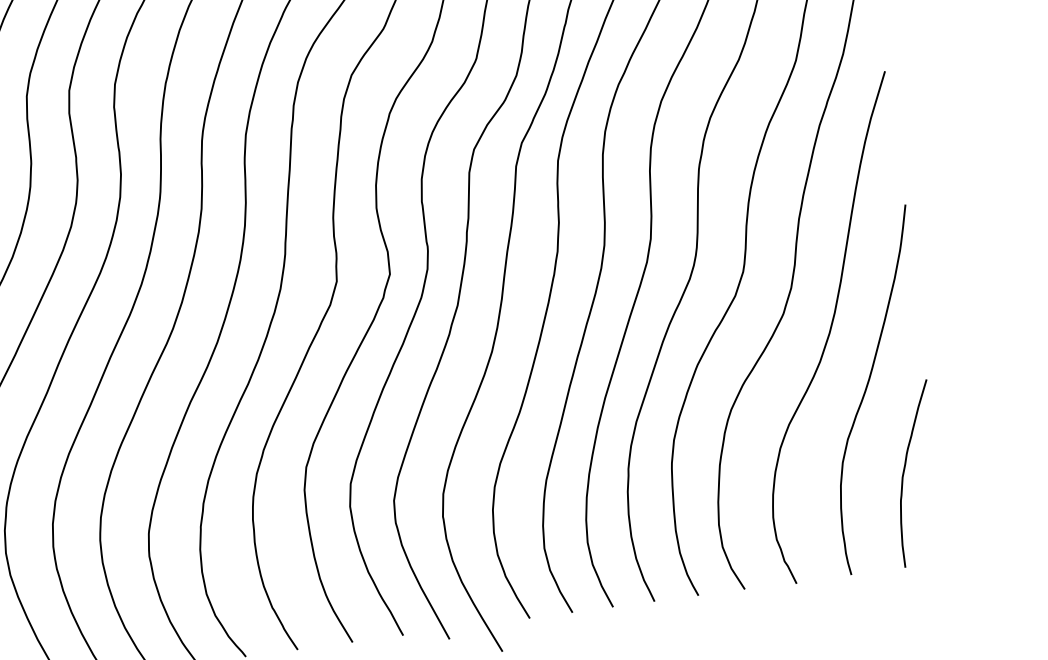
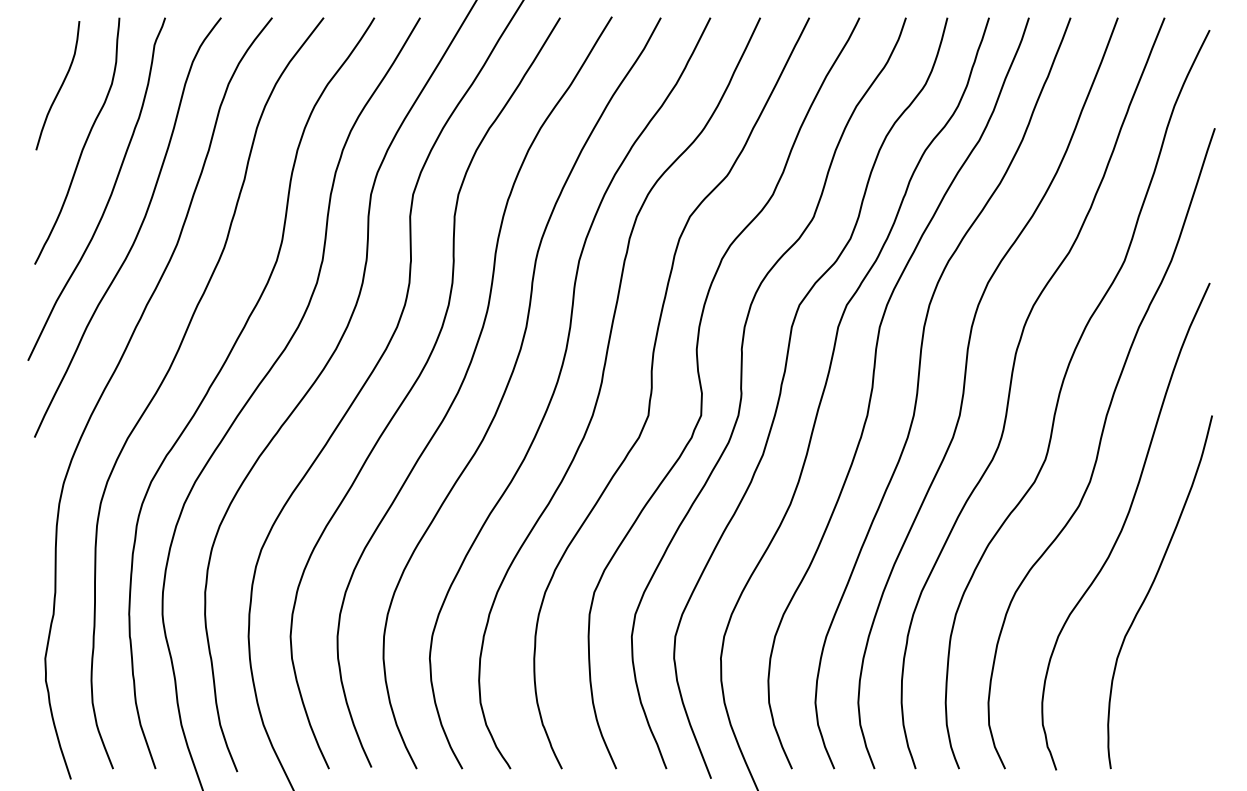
curve: (904, 471) -> (1176, 675), removed

